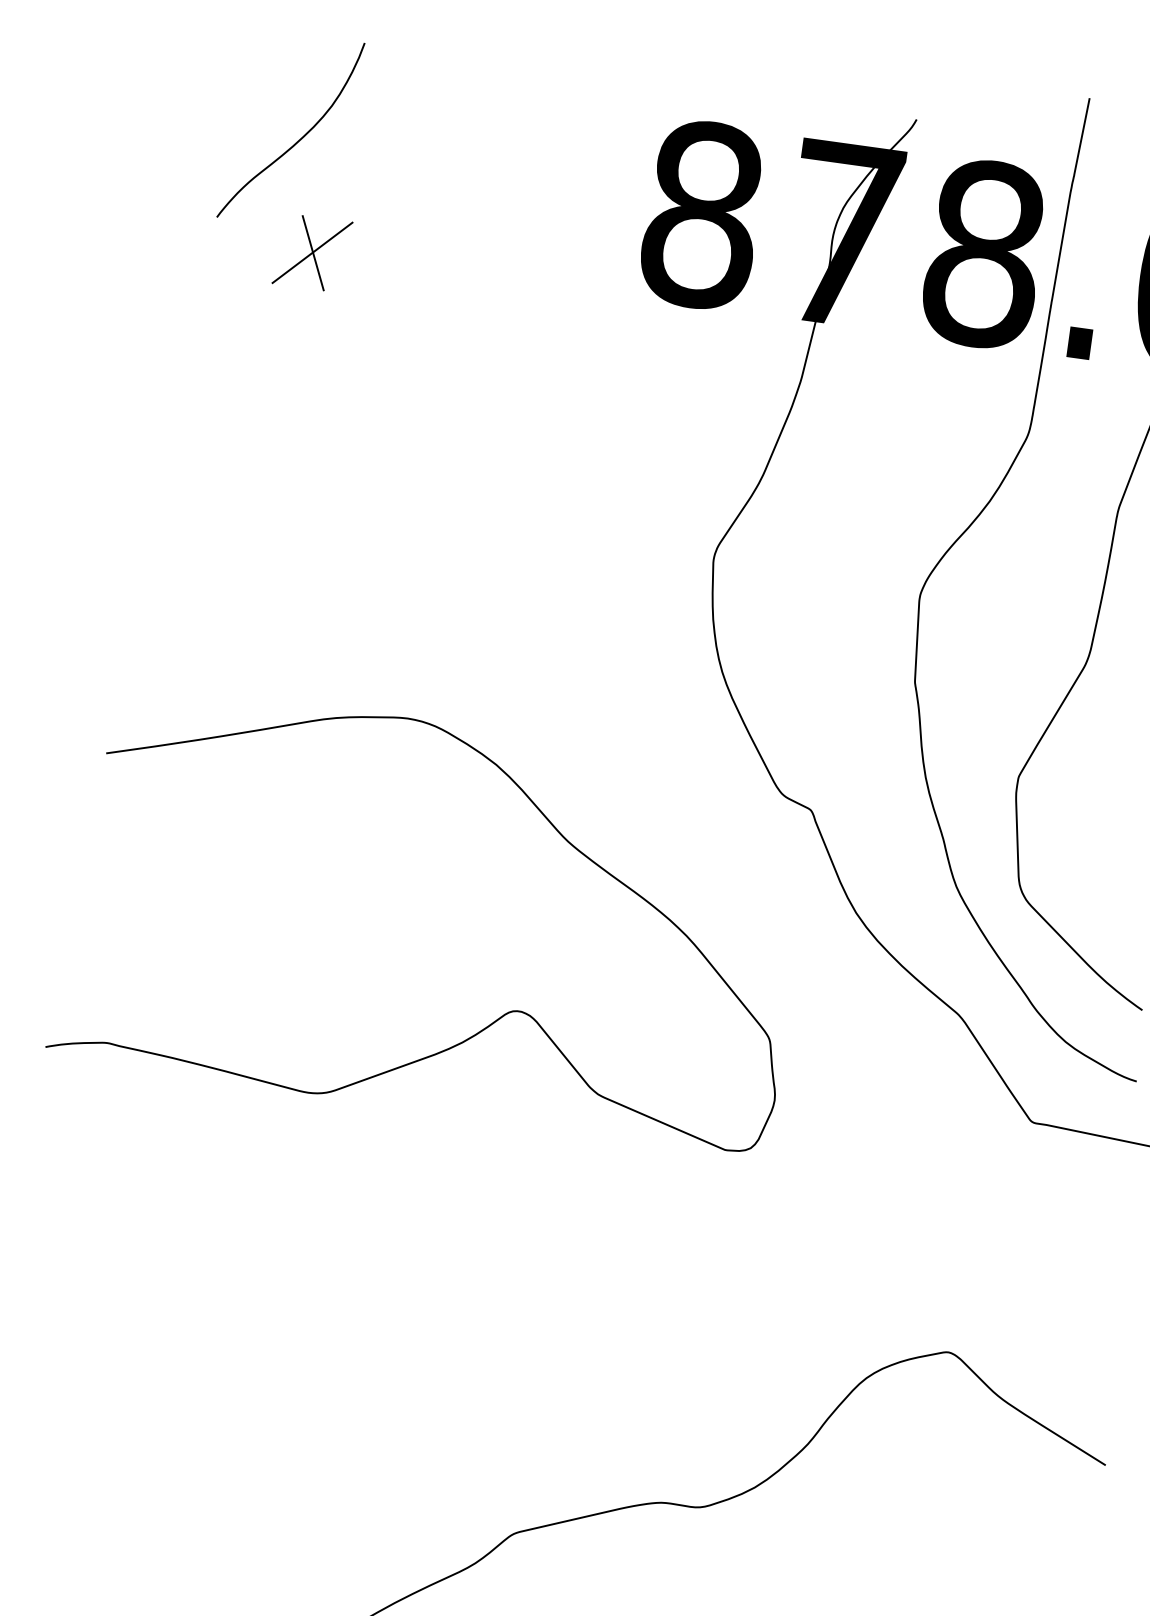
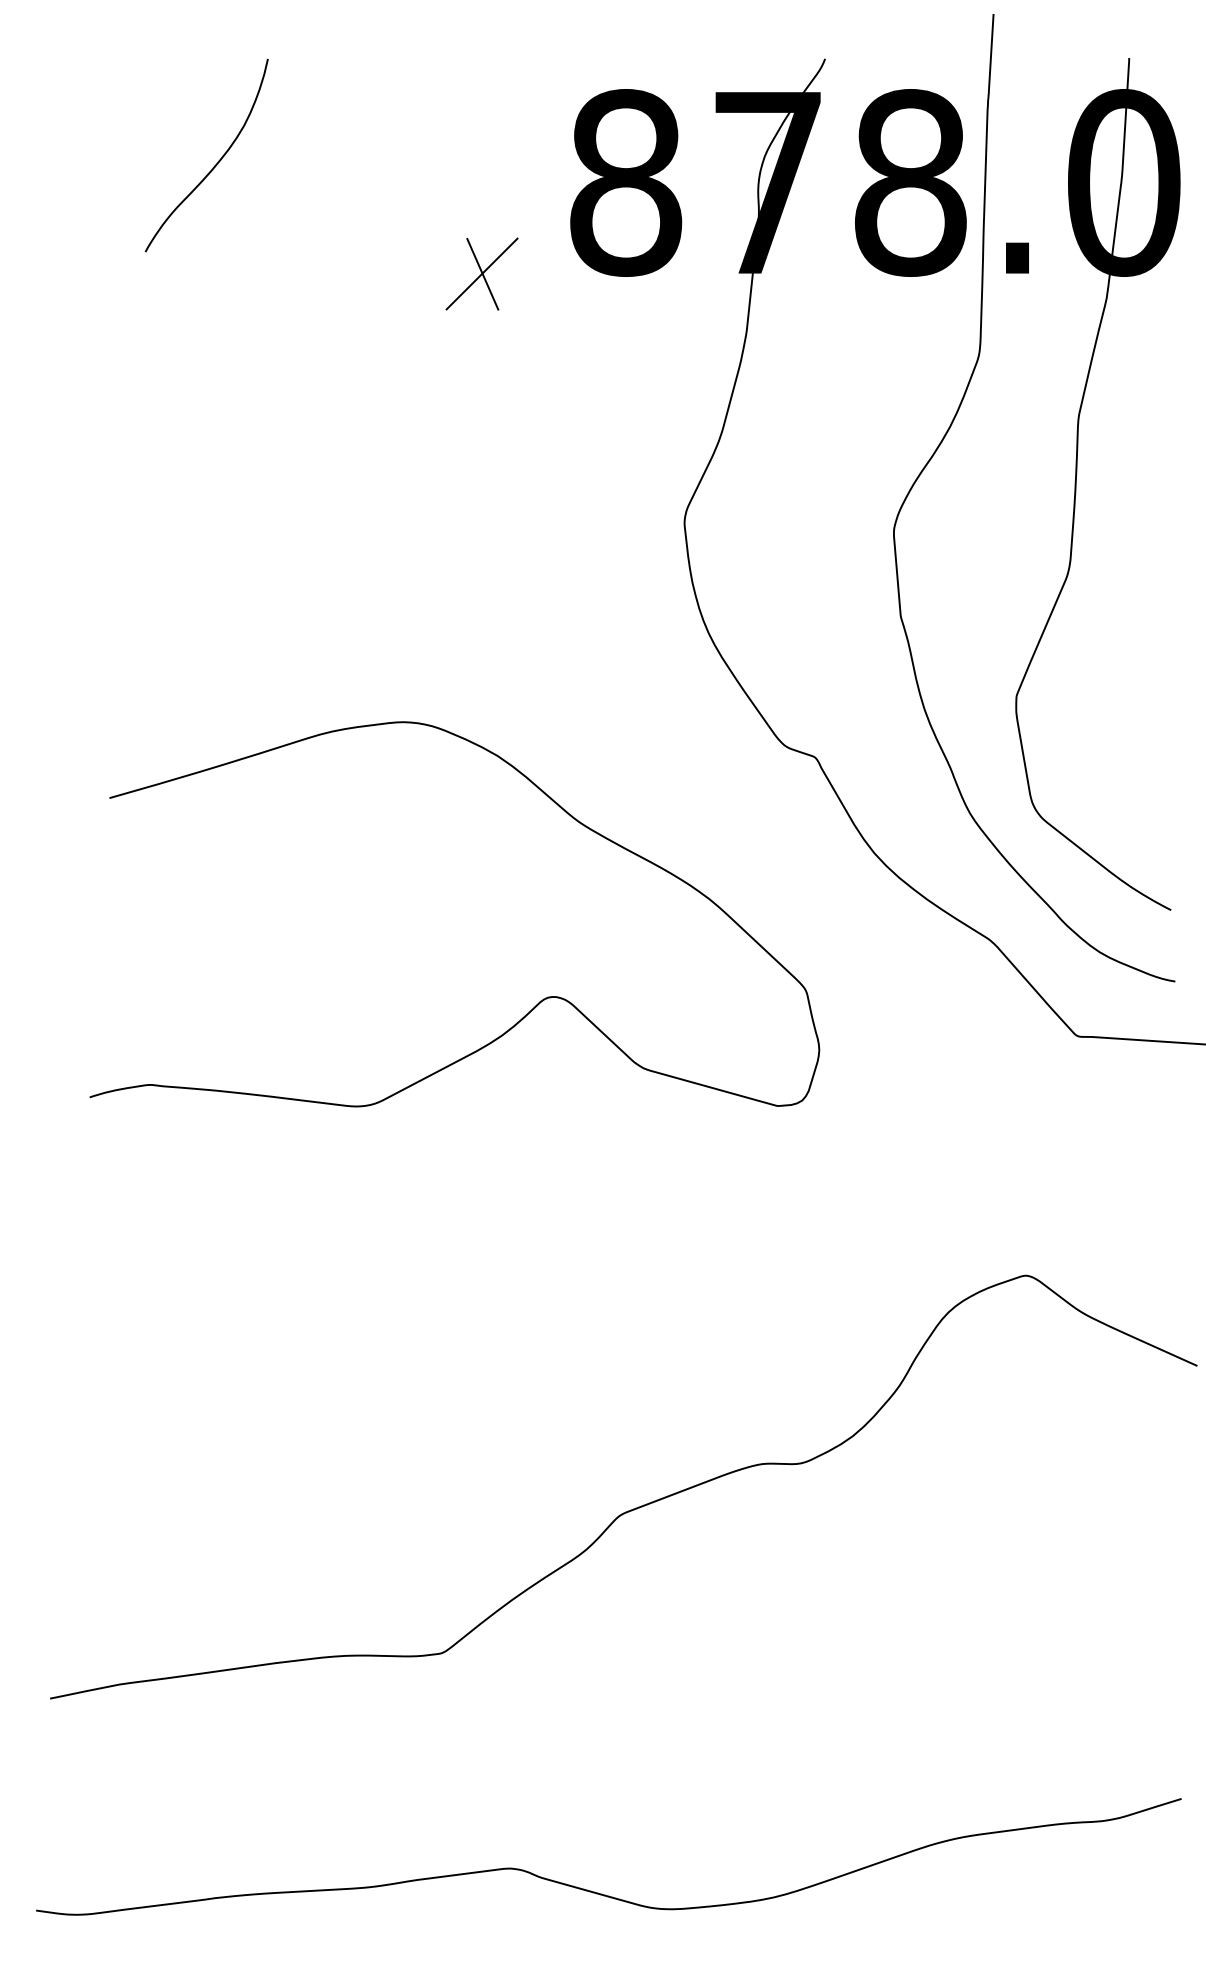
part: (312, 252) -> (481, 273), moved

